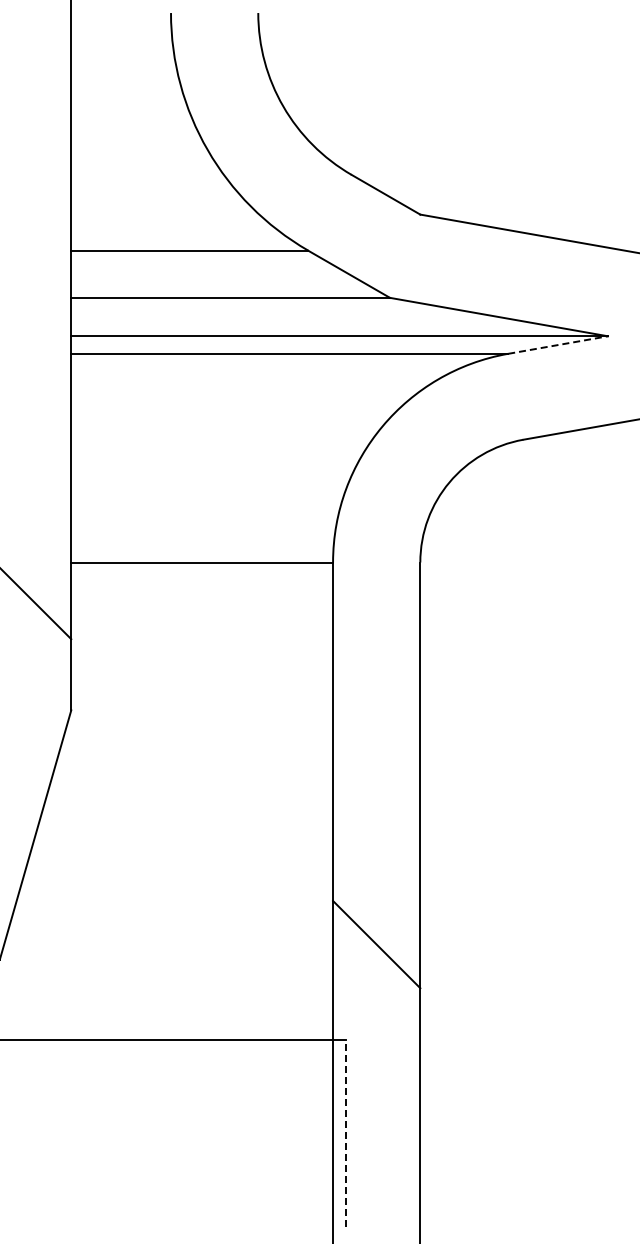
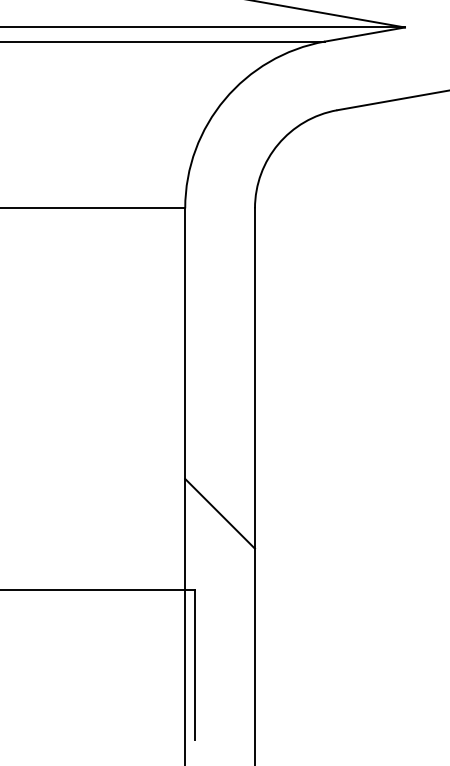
line: (558, 345) -> (365, 34), dashed -> solid
line: (345, 1133) -> (195, 664), dashed -> solid

